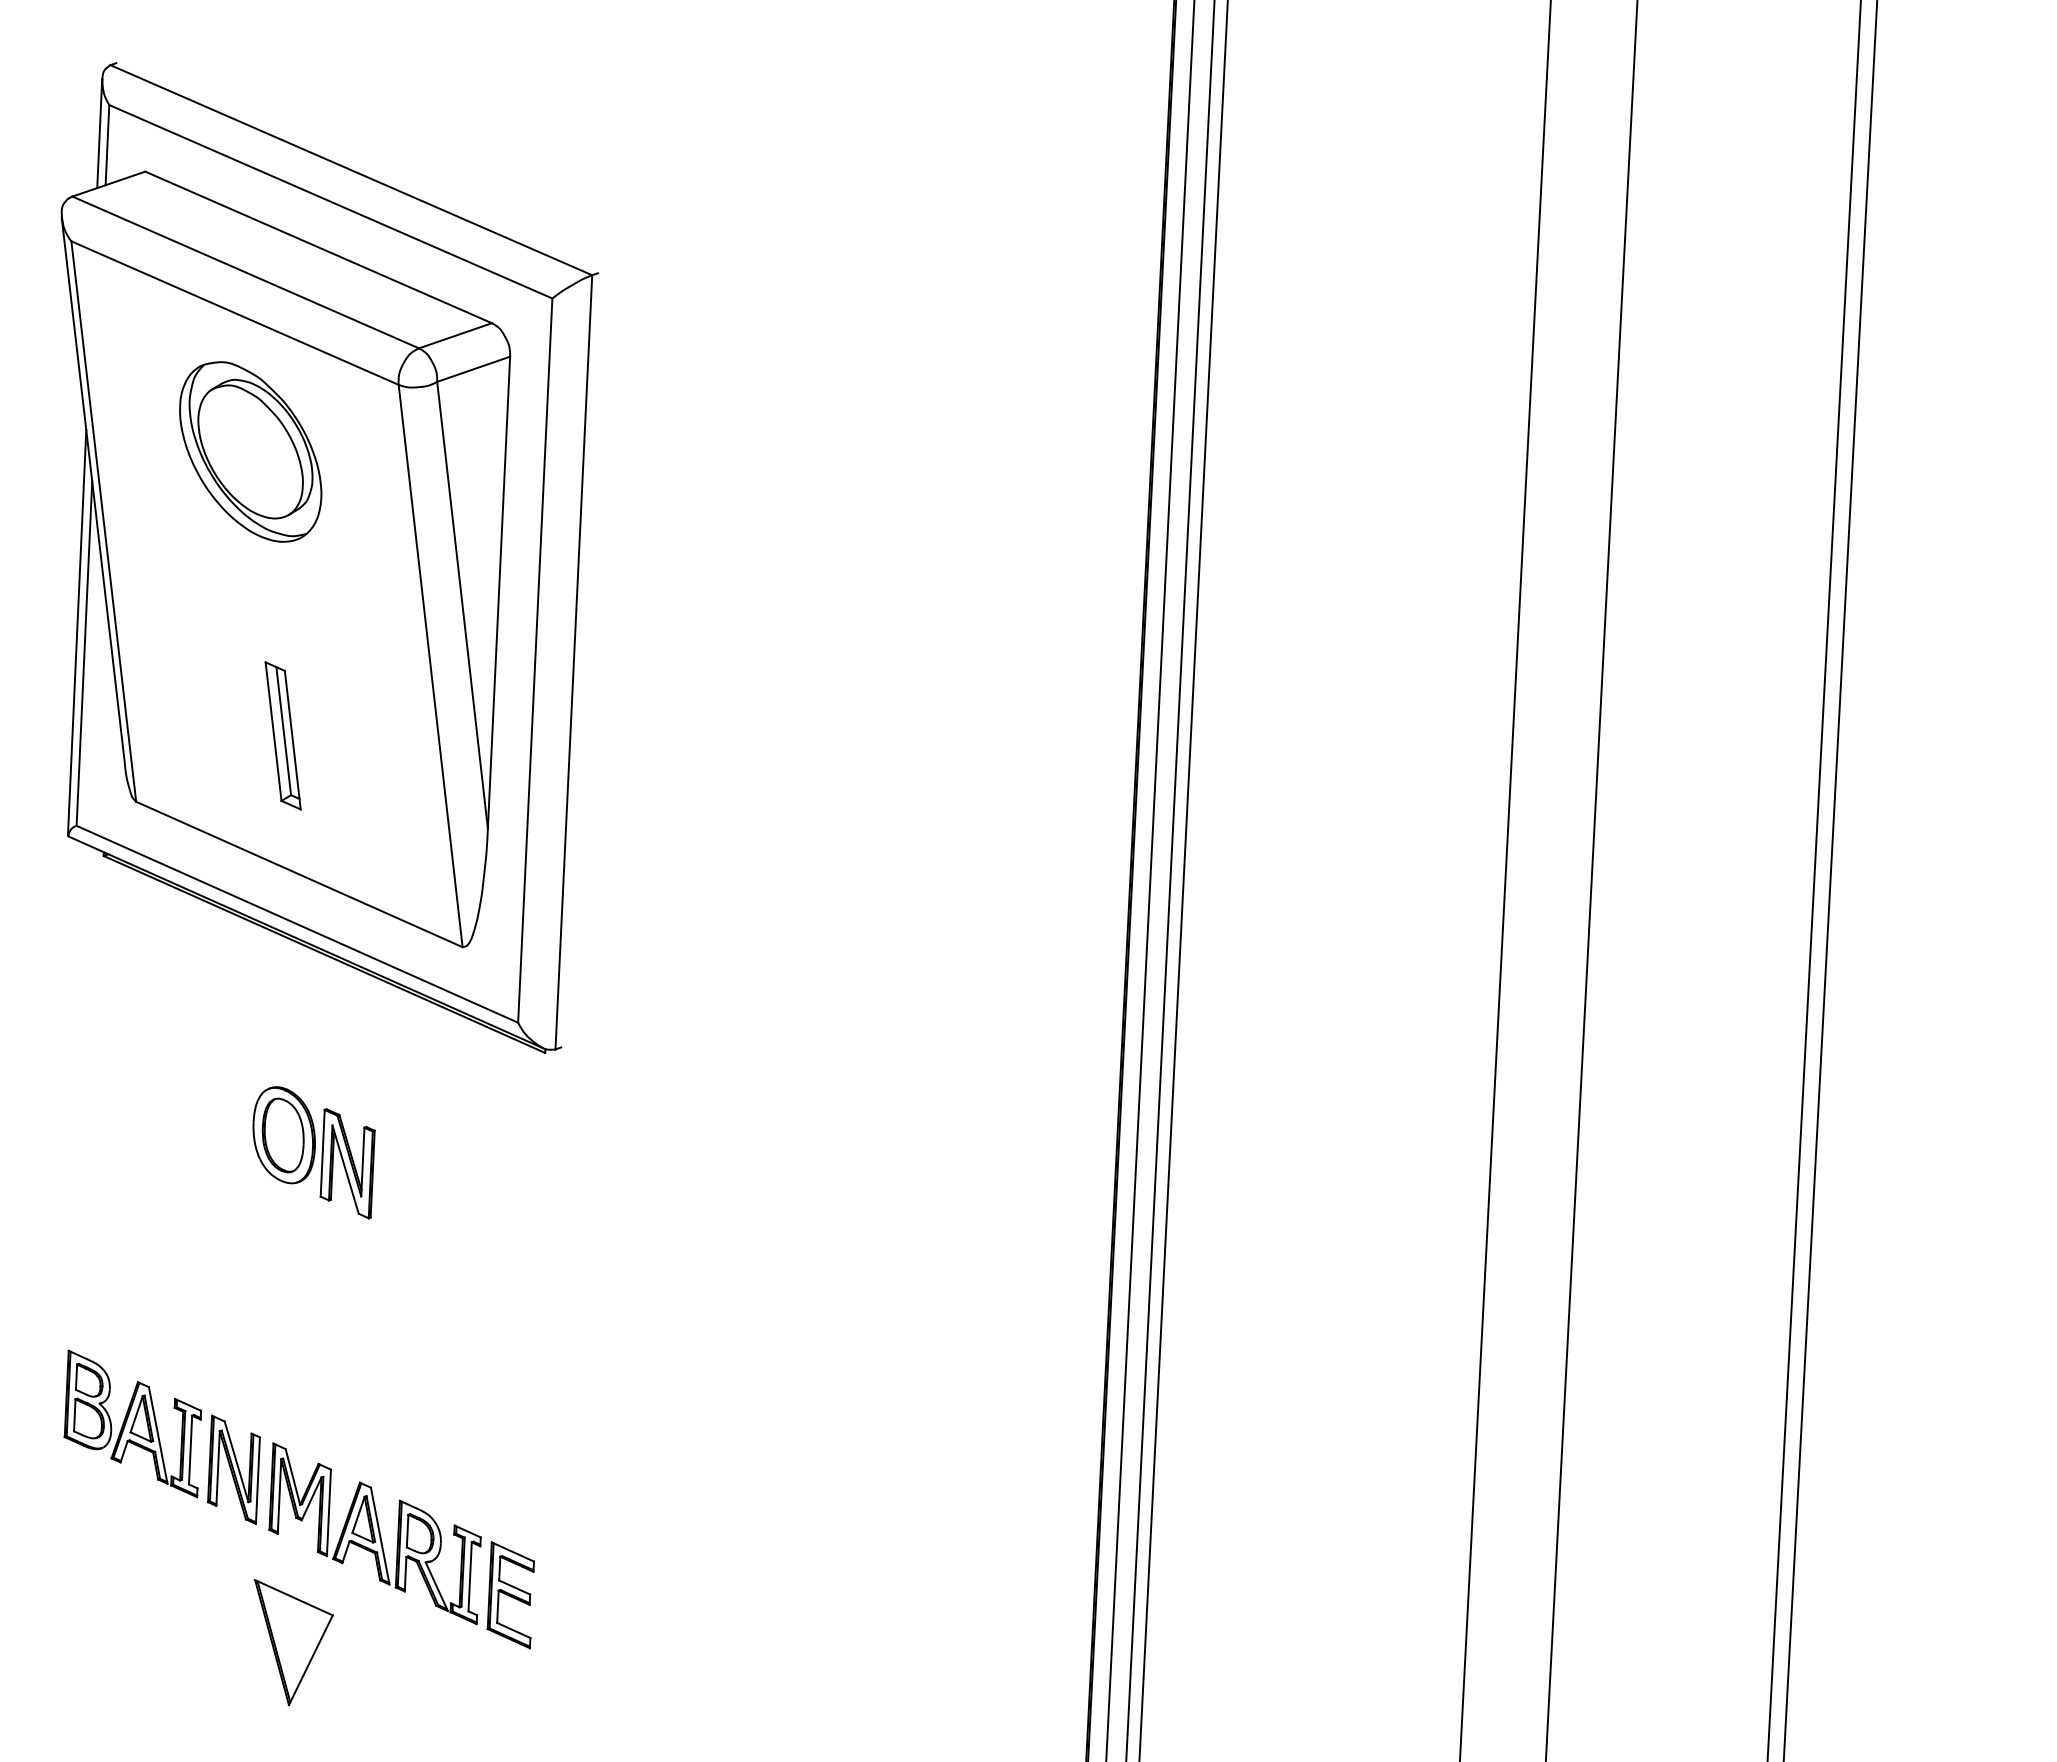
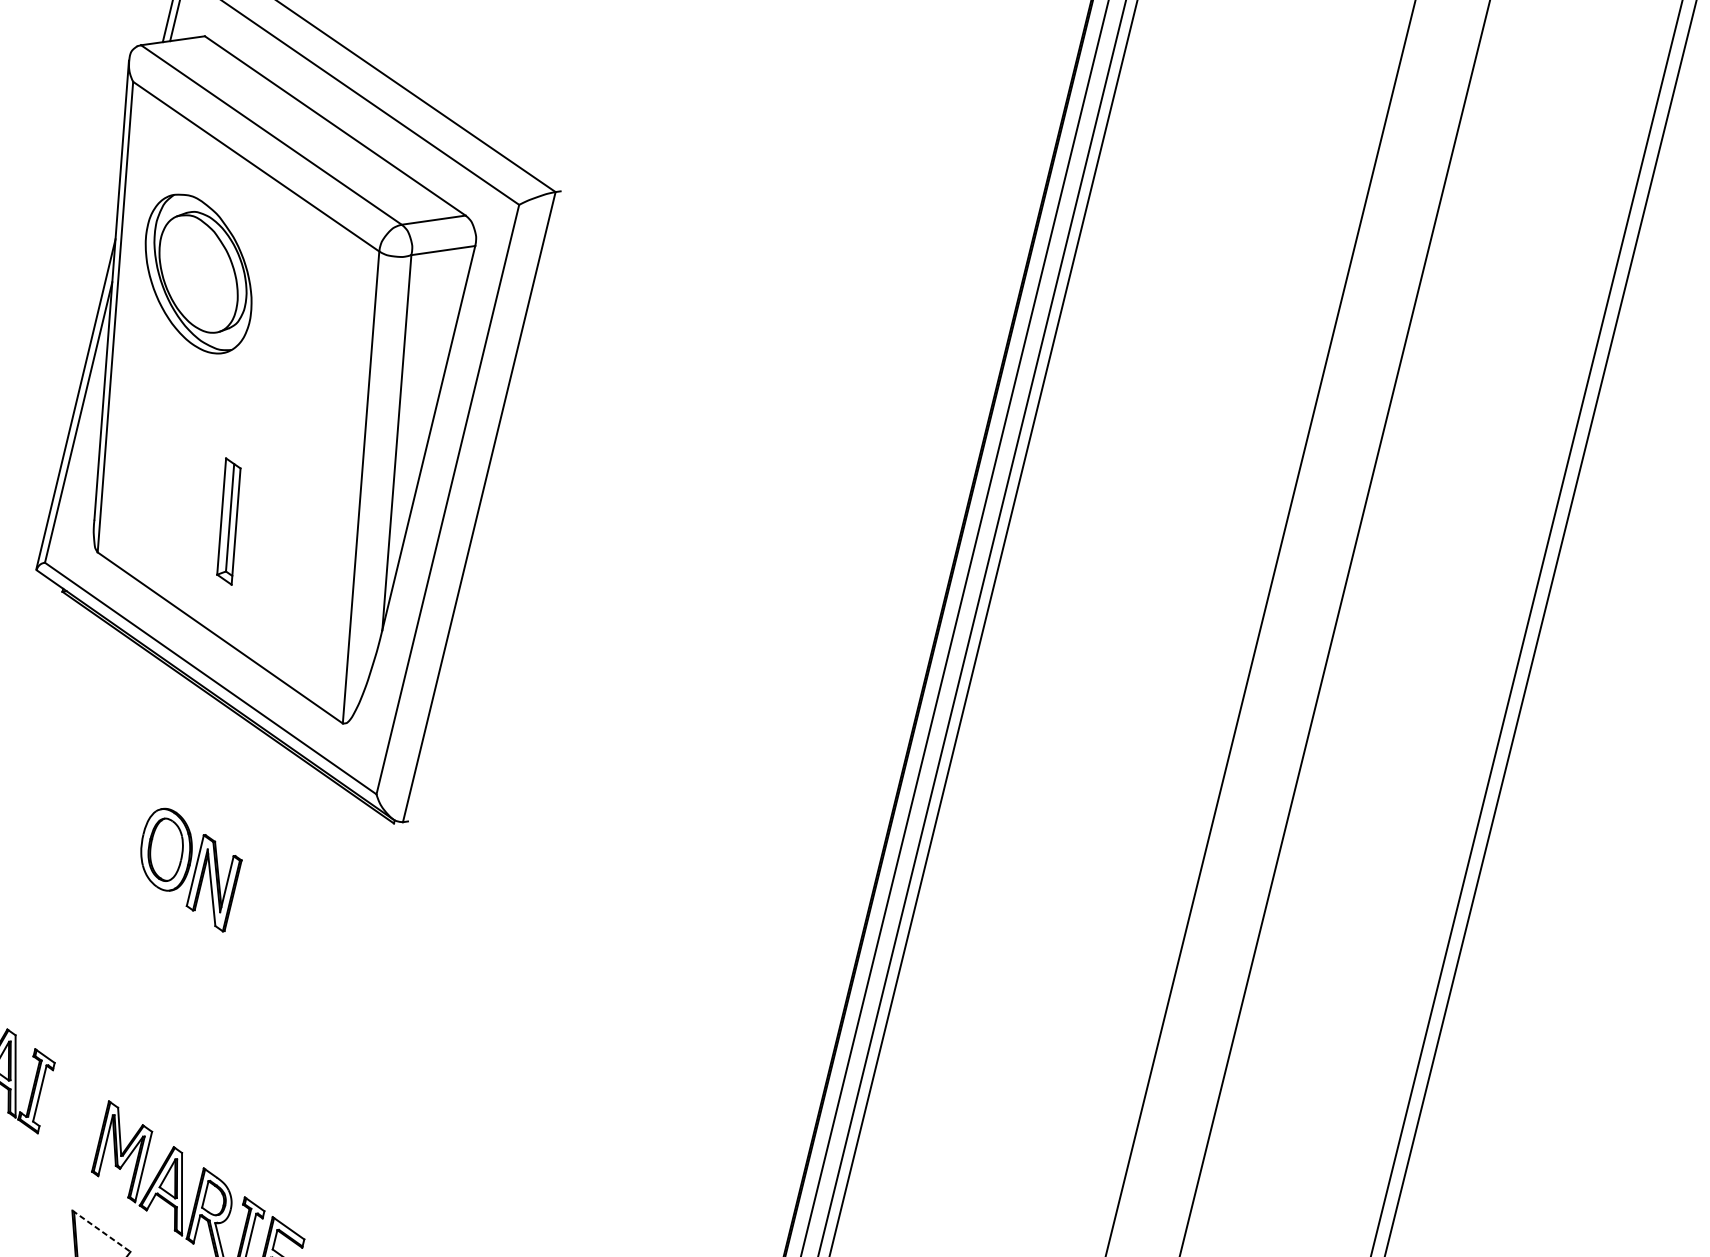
part: (250, 451) -> (198, 273), moved
part: (233, 1469) -> (72, 1116), removed
line: (293, 1597) -> (101, 1230), solid -> dashed

